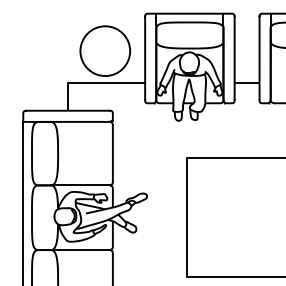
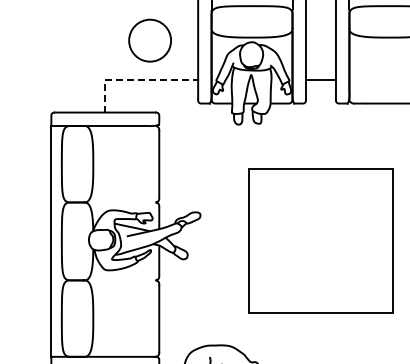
circle: (104, 50) -> (149, 40), size x0.7
line: (92, 83) -> (134, 79), solid -> dashed
line: (79, 185) -> (119, 202), removed
line: (79, 250) -> (119, 280), removed

